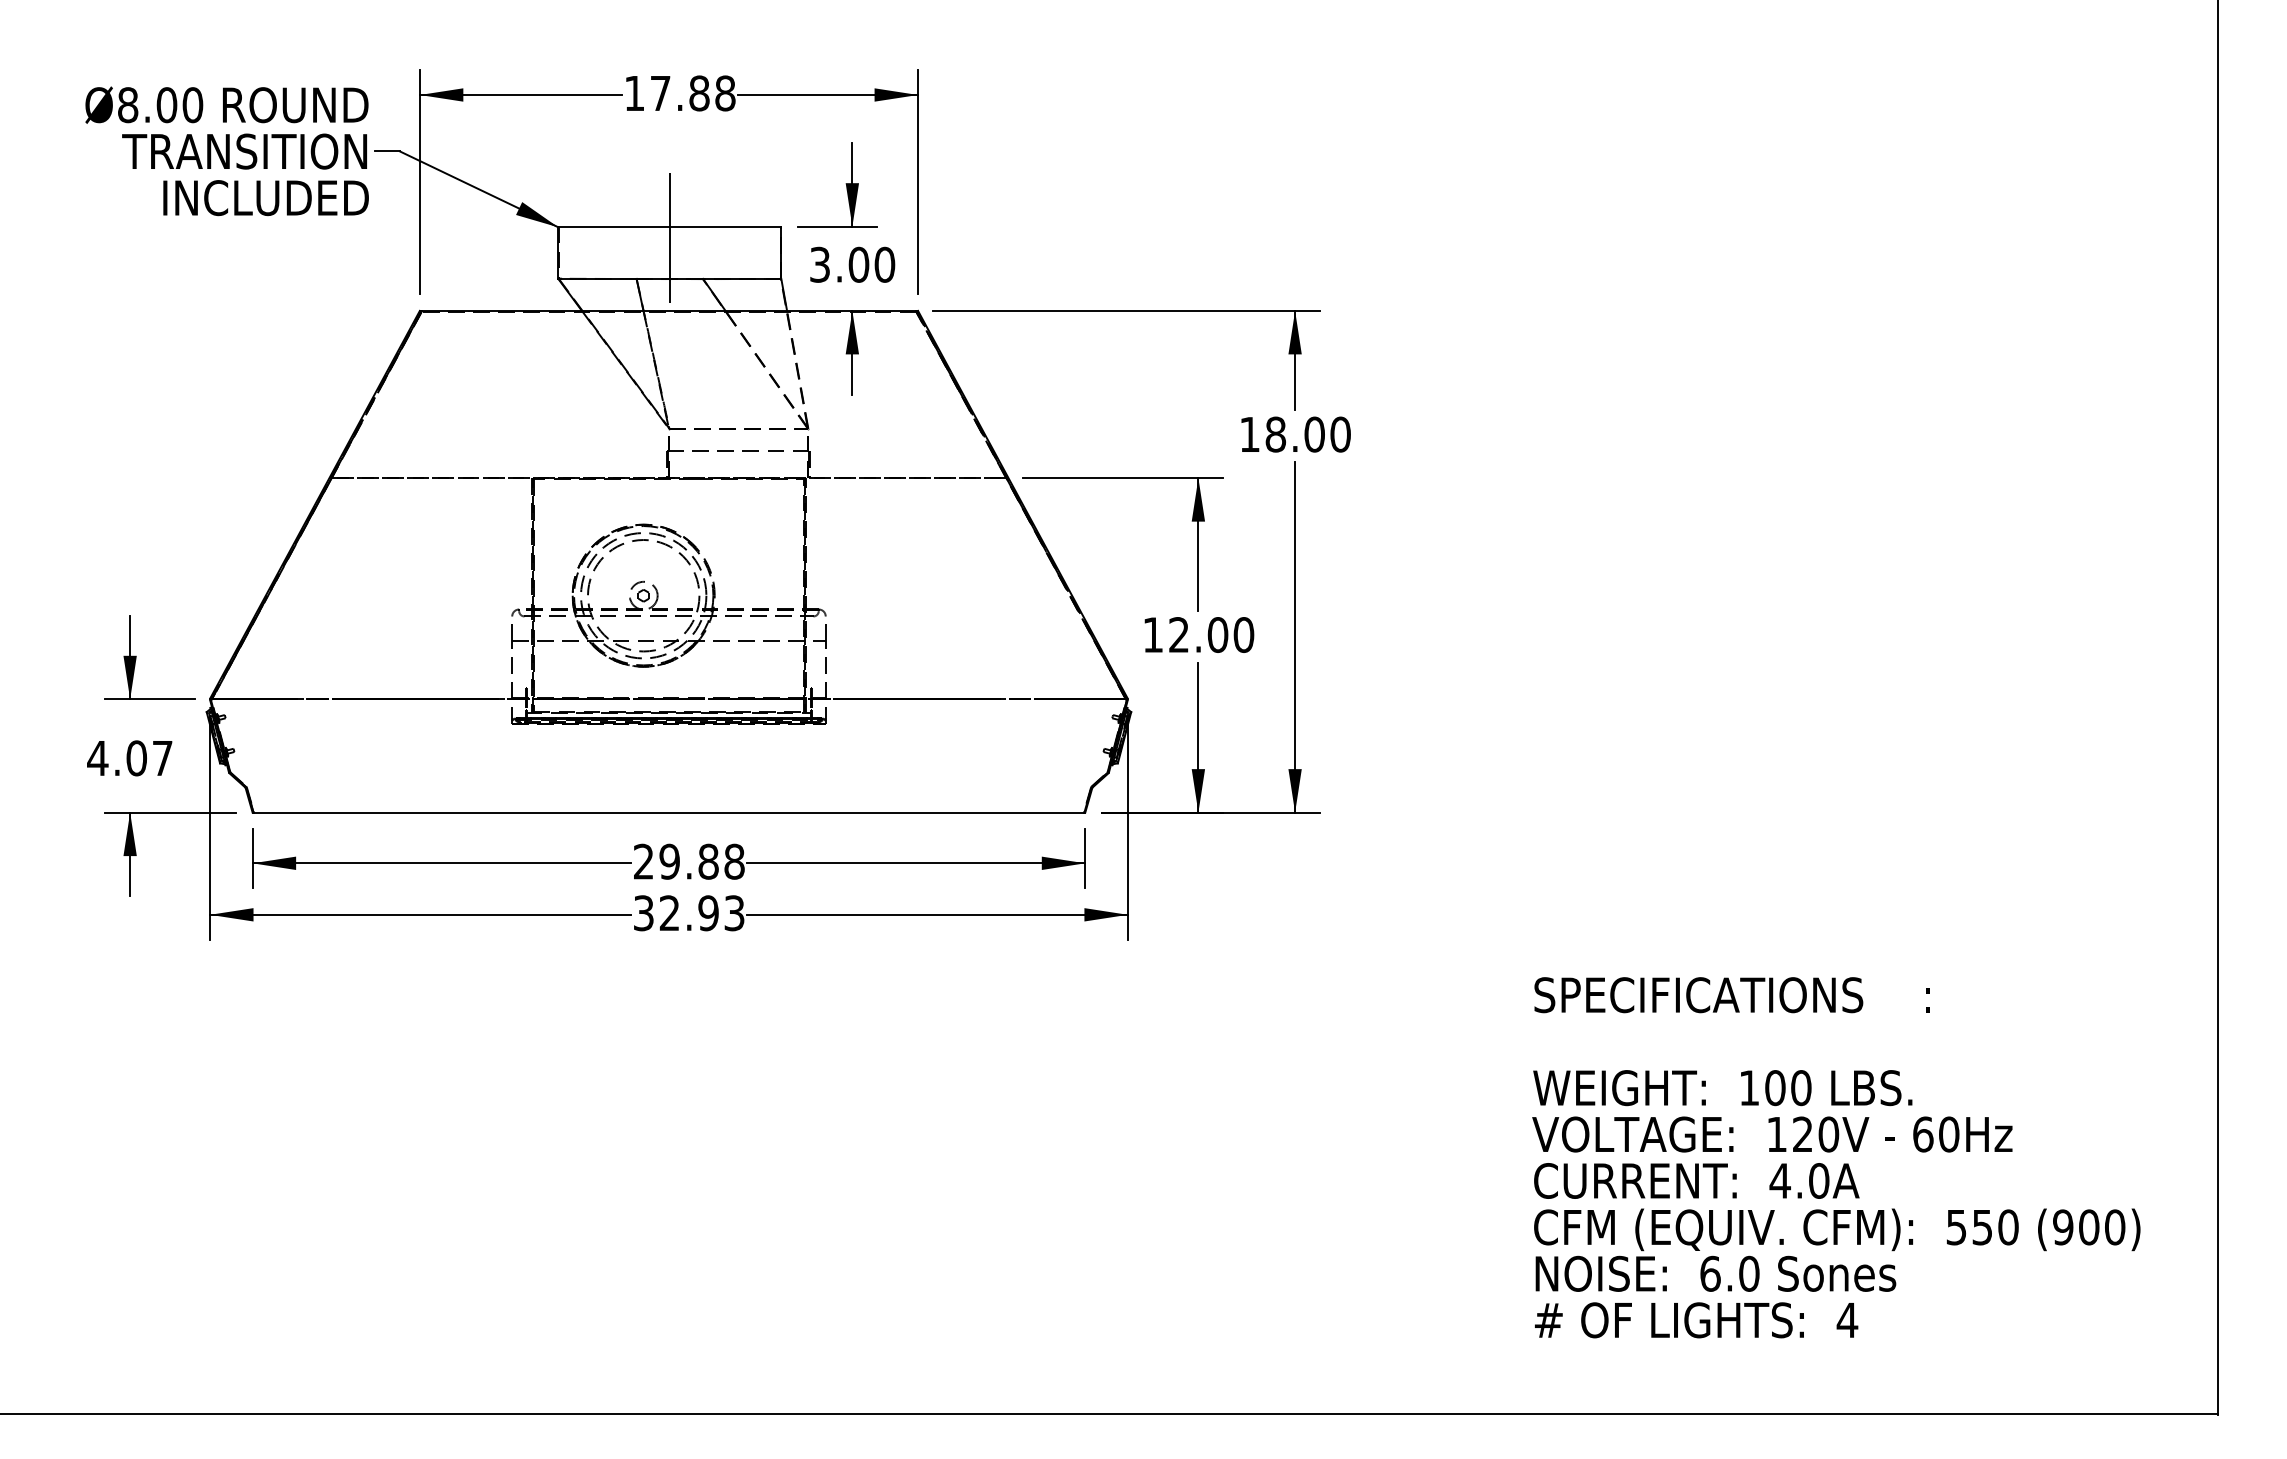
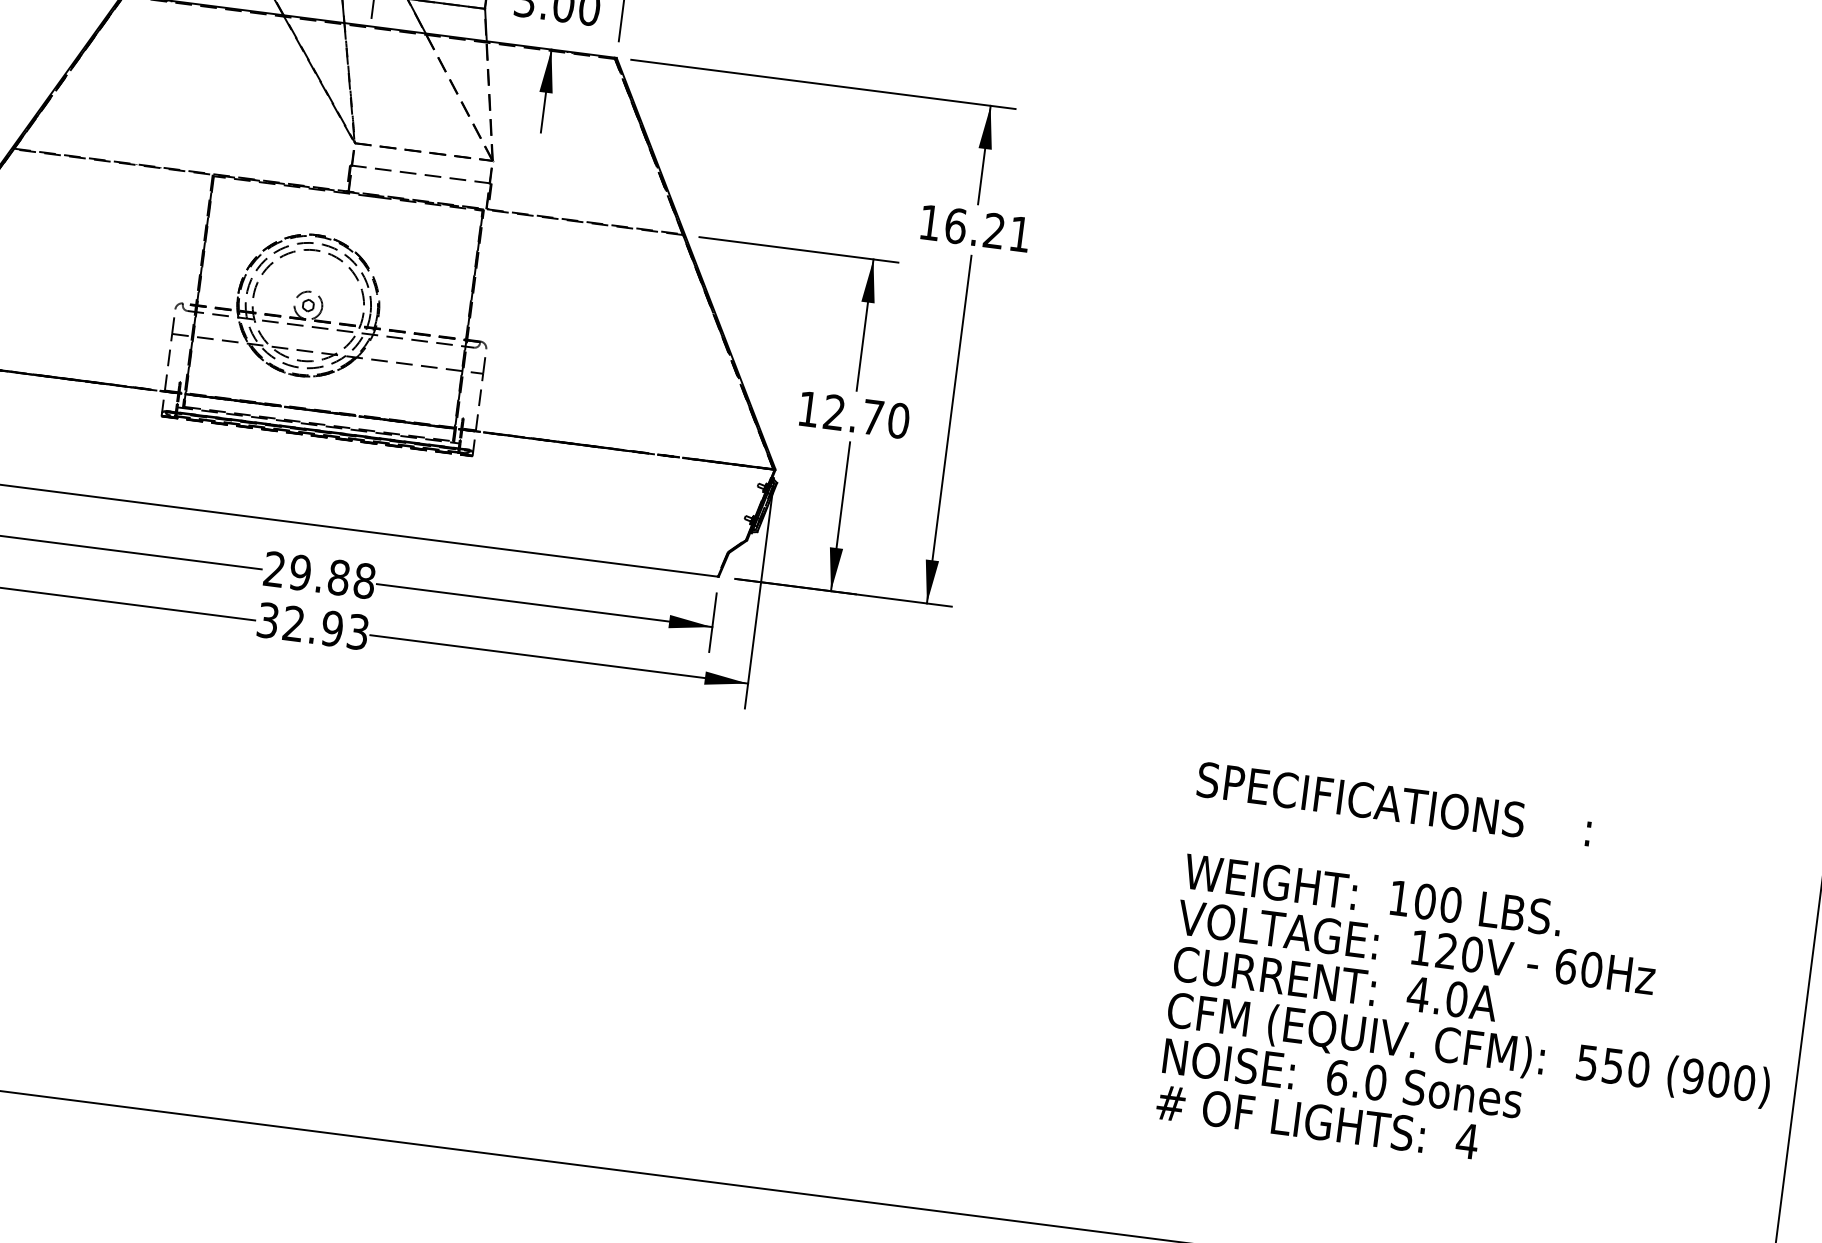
text: (1307, 434) -> (987, 229), 18.00 -> 16.21
text: (1217, 634) -> (872, 416), 12.00 -> 12.70
text: (1836, 1157) -> (1477, 978), moved

